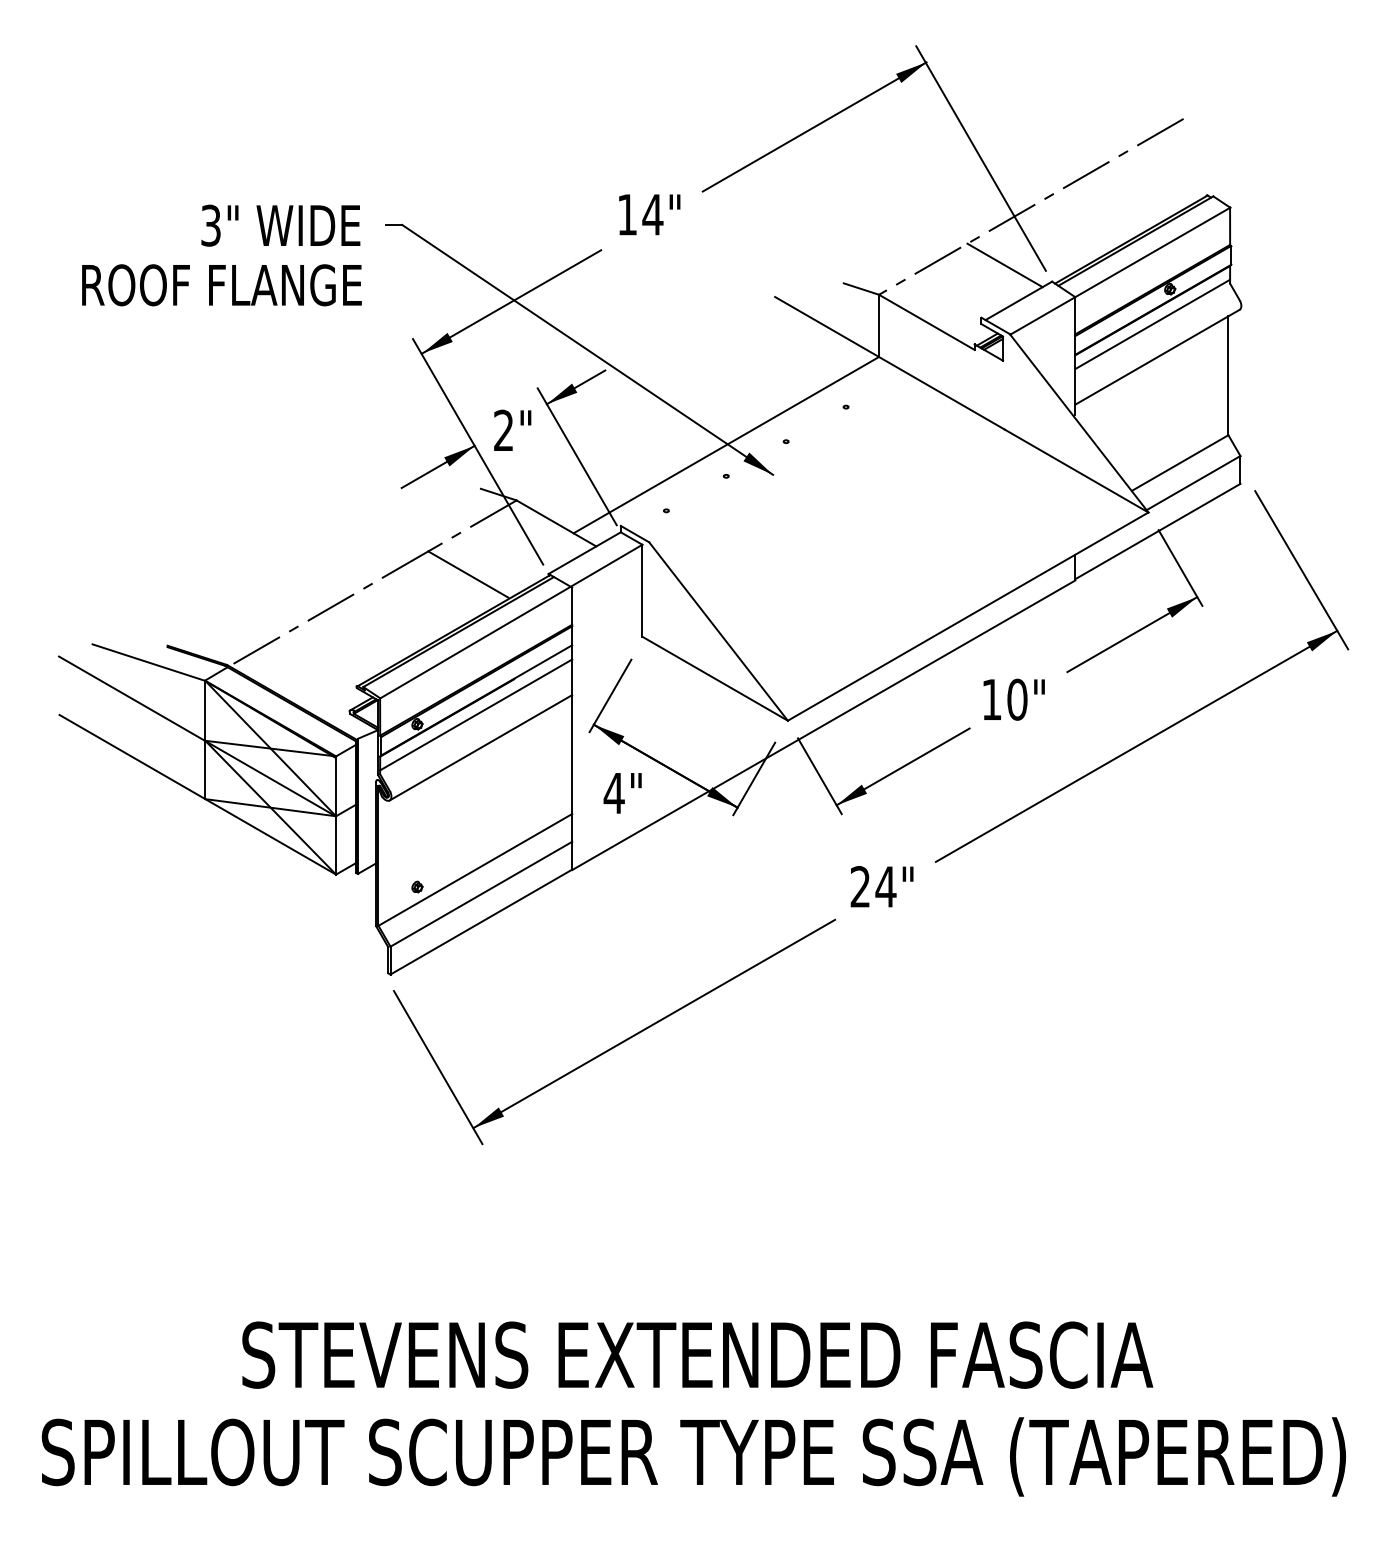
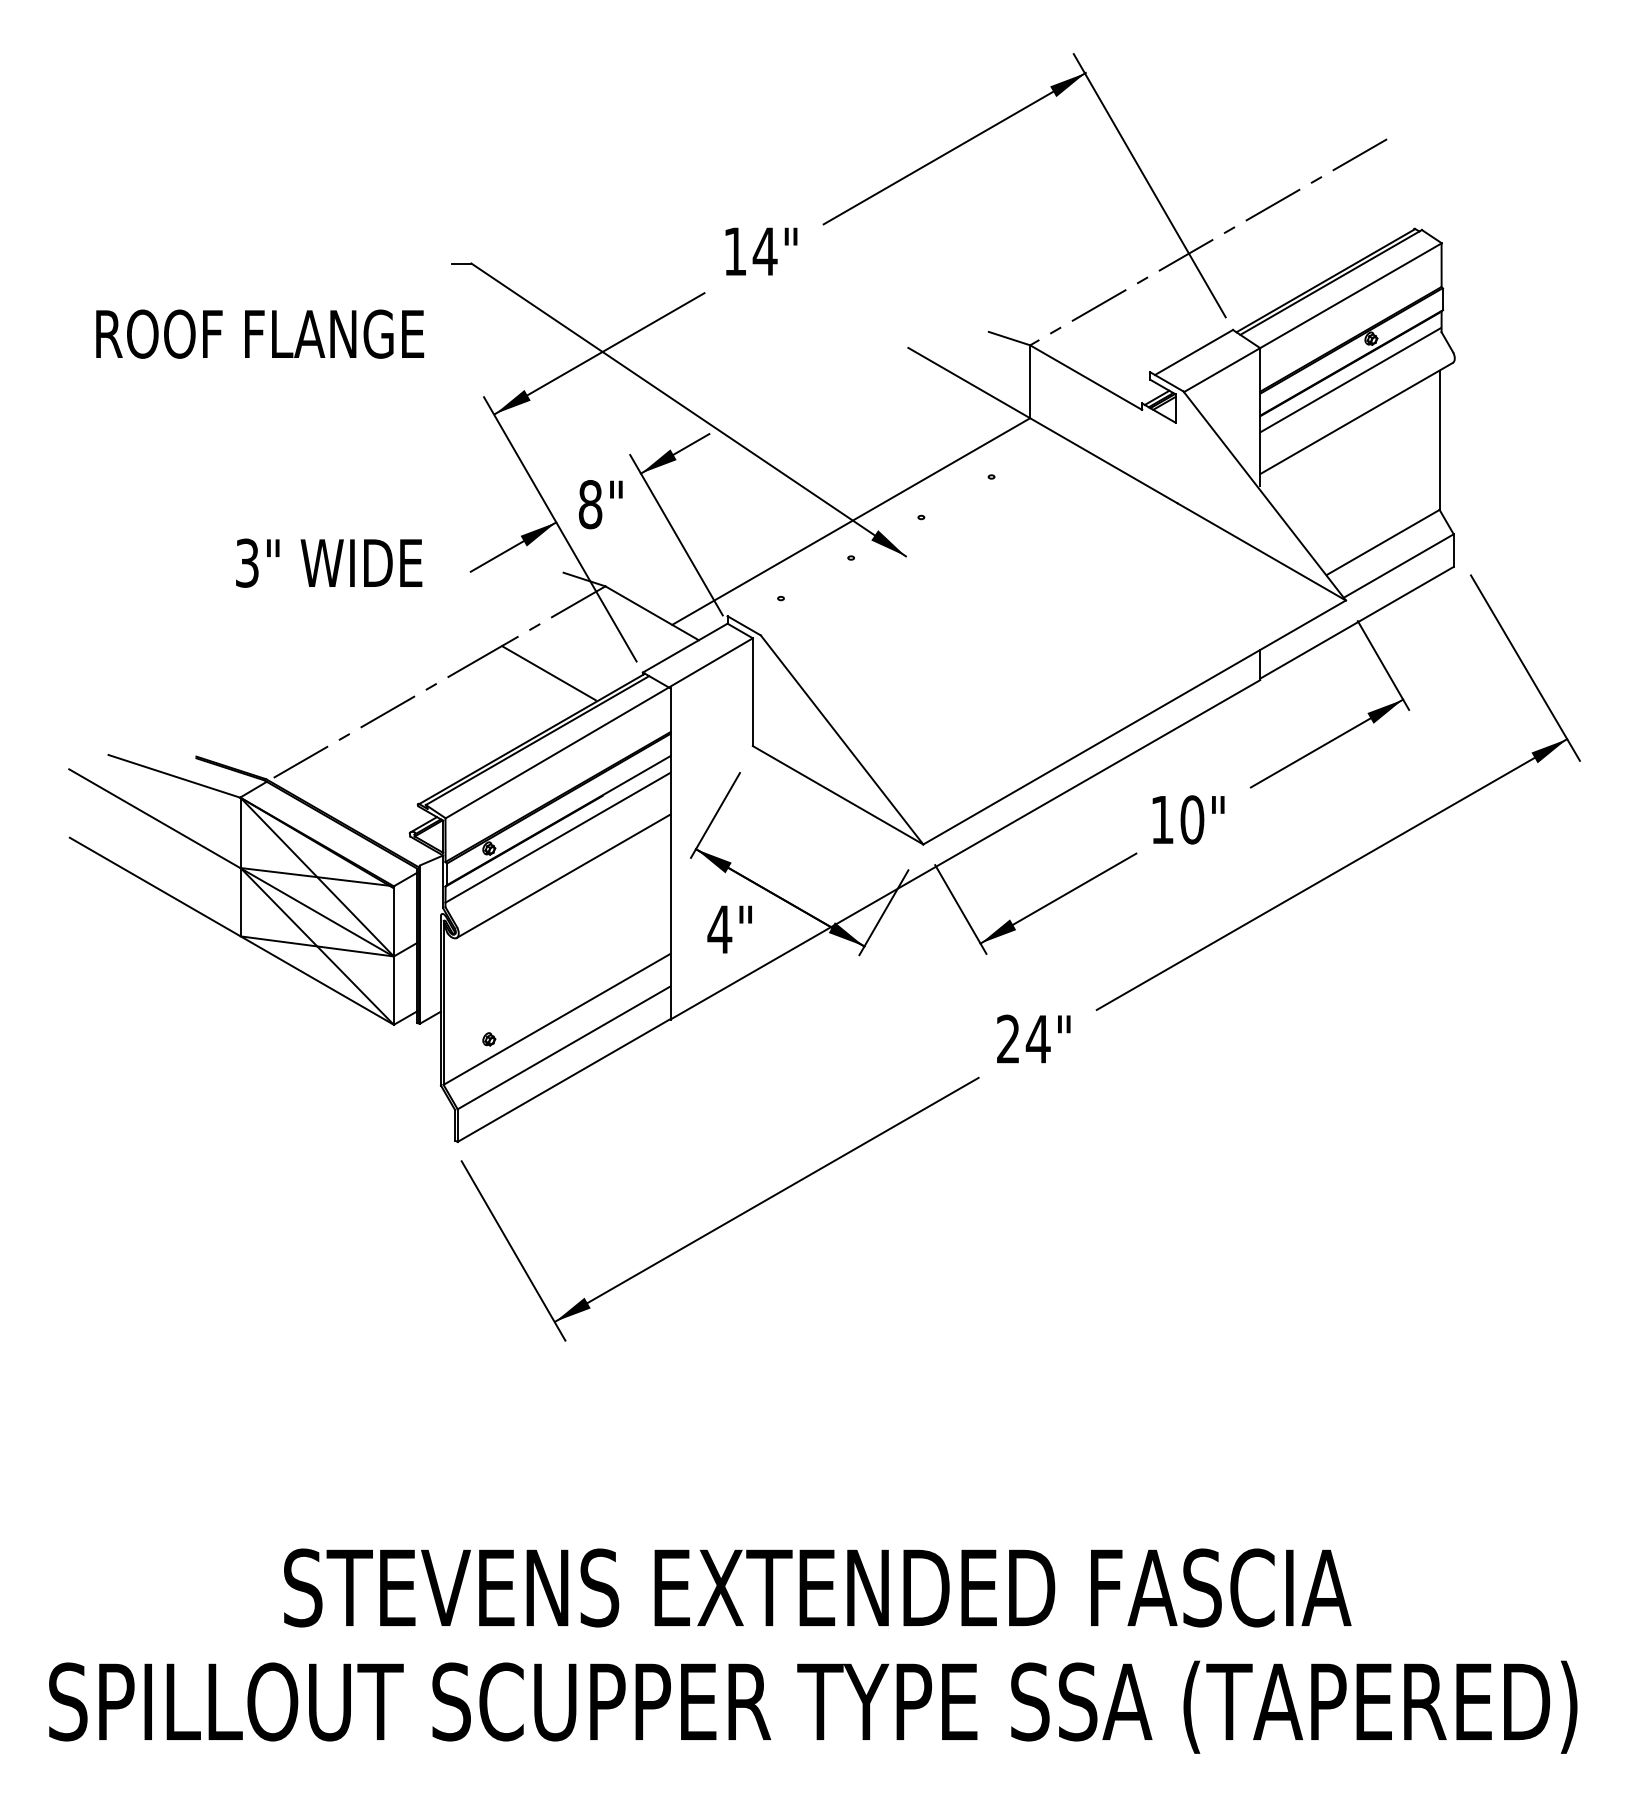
text: (280, 225) -> (328, 562), moved
line: (1004, 265) -> (1177, 311), removed
text: (503, 430) -> (590, 504), 2" -> 8"

